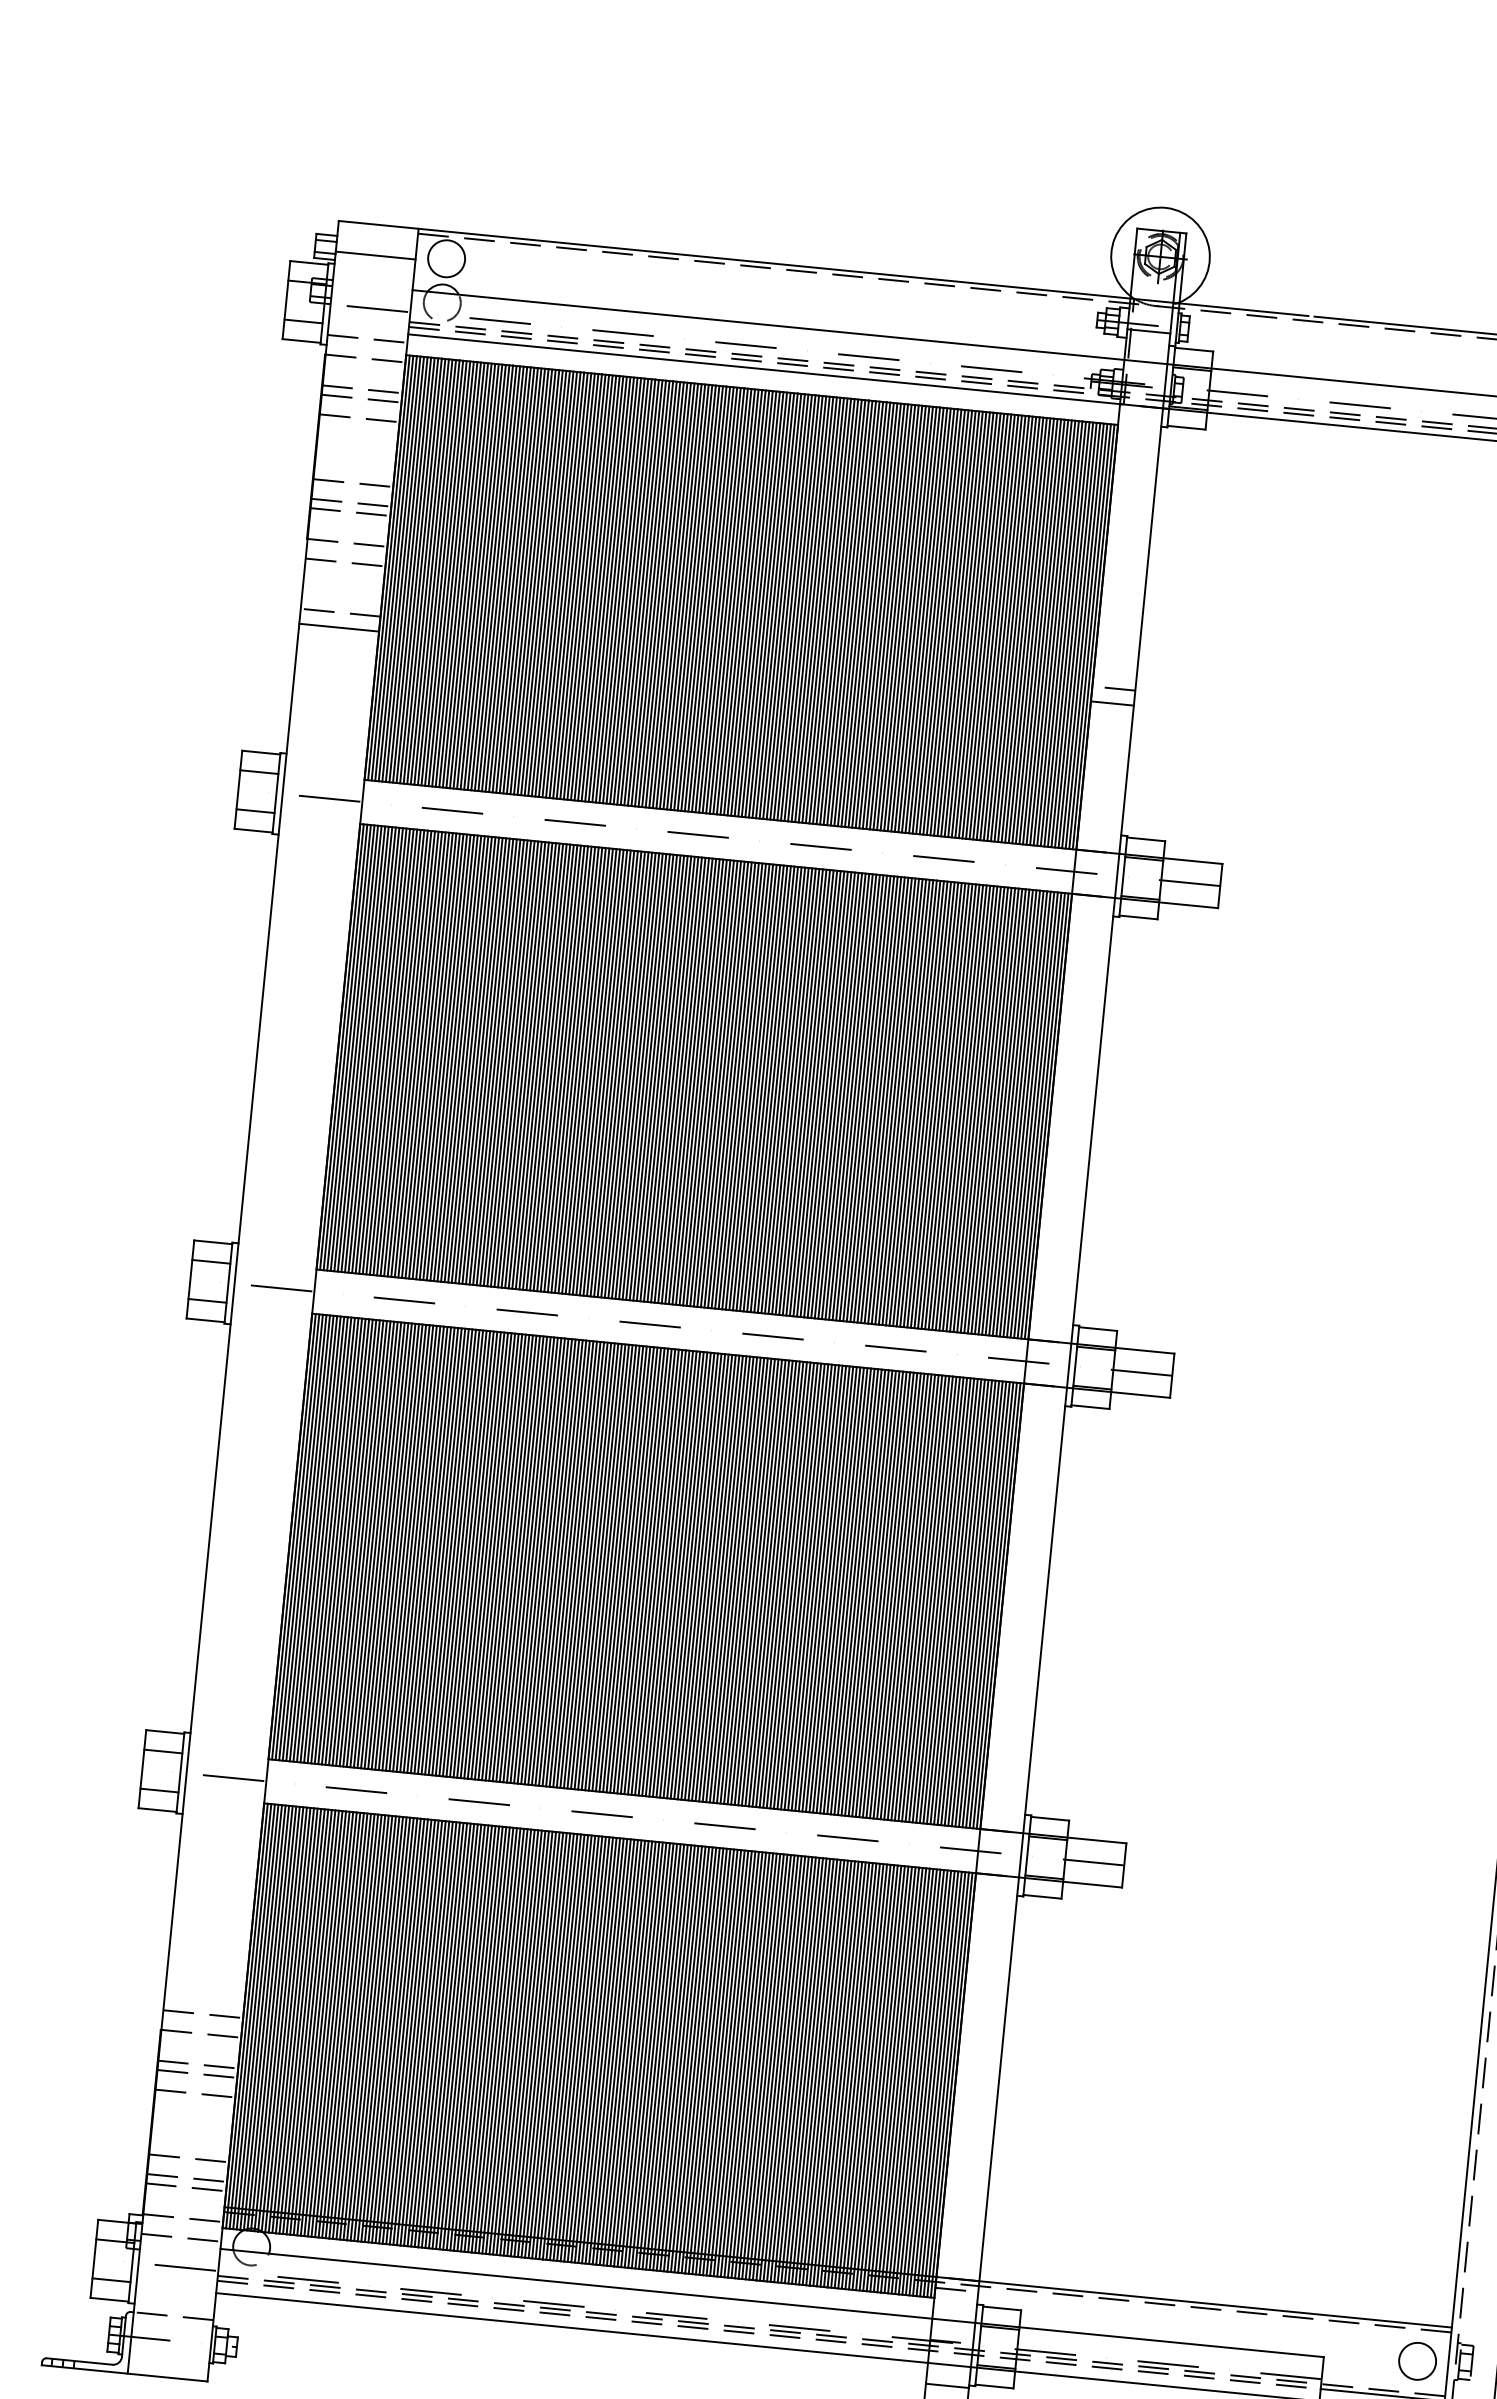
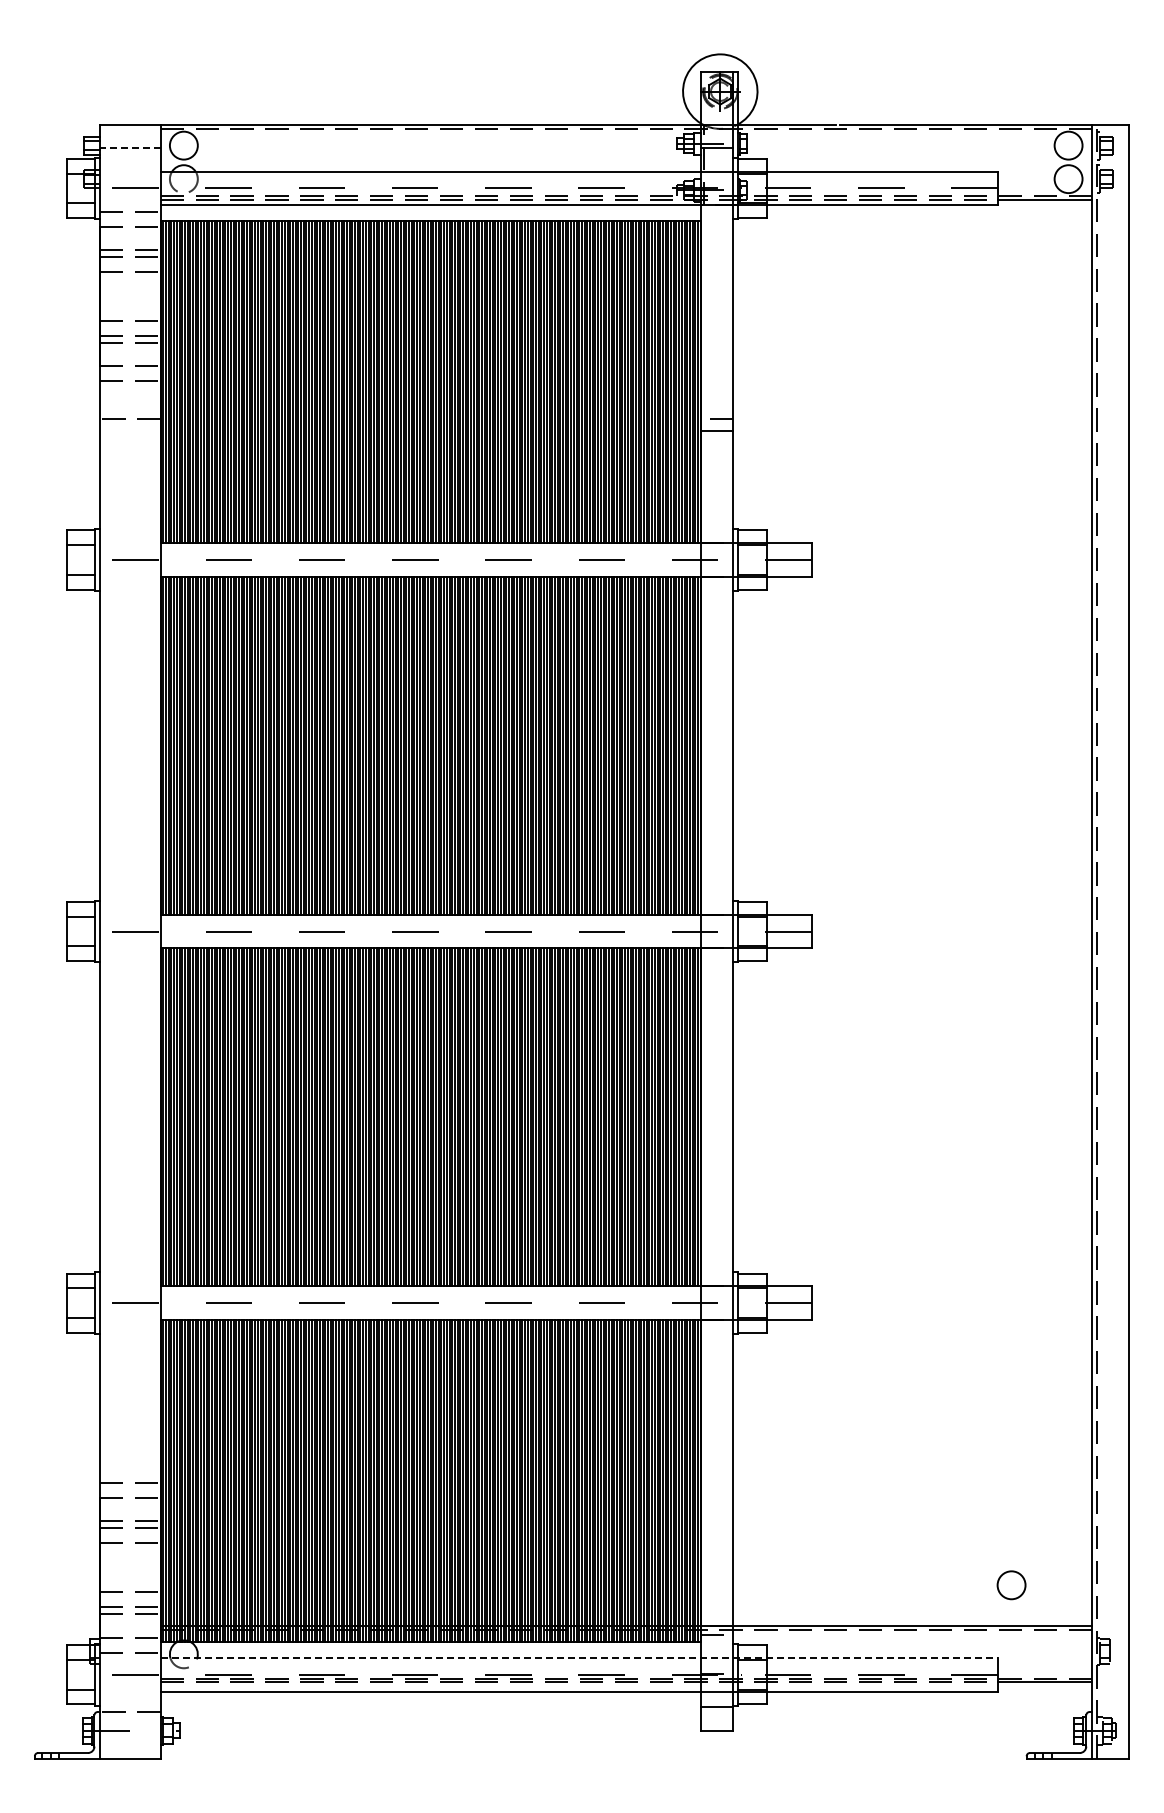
line: (374, 255) -> (129, 148), solid -> dashed
line: (339, 627) -> (130, 430), removed
line: (772, 2303) -> (579, 1658), solid -> dashed
circle: (1417, 2361) -> (1011, 1585), moved

